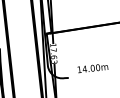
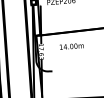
text: (92, 68) -> (71, 46), moved

